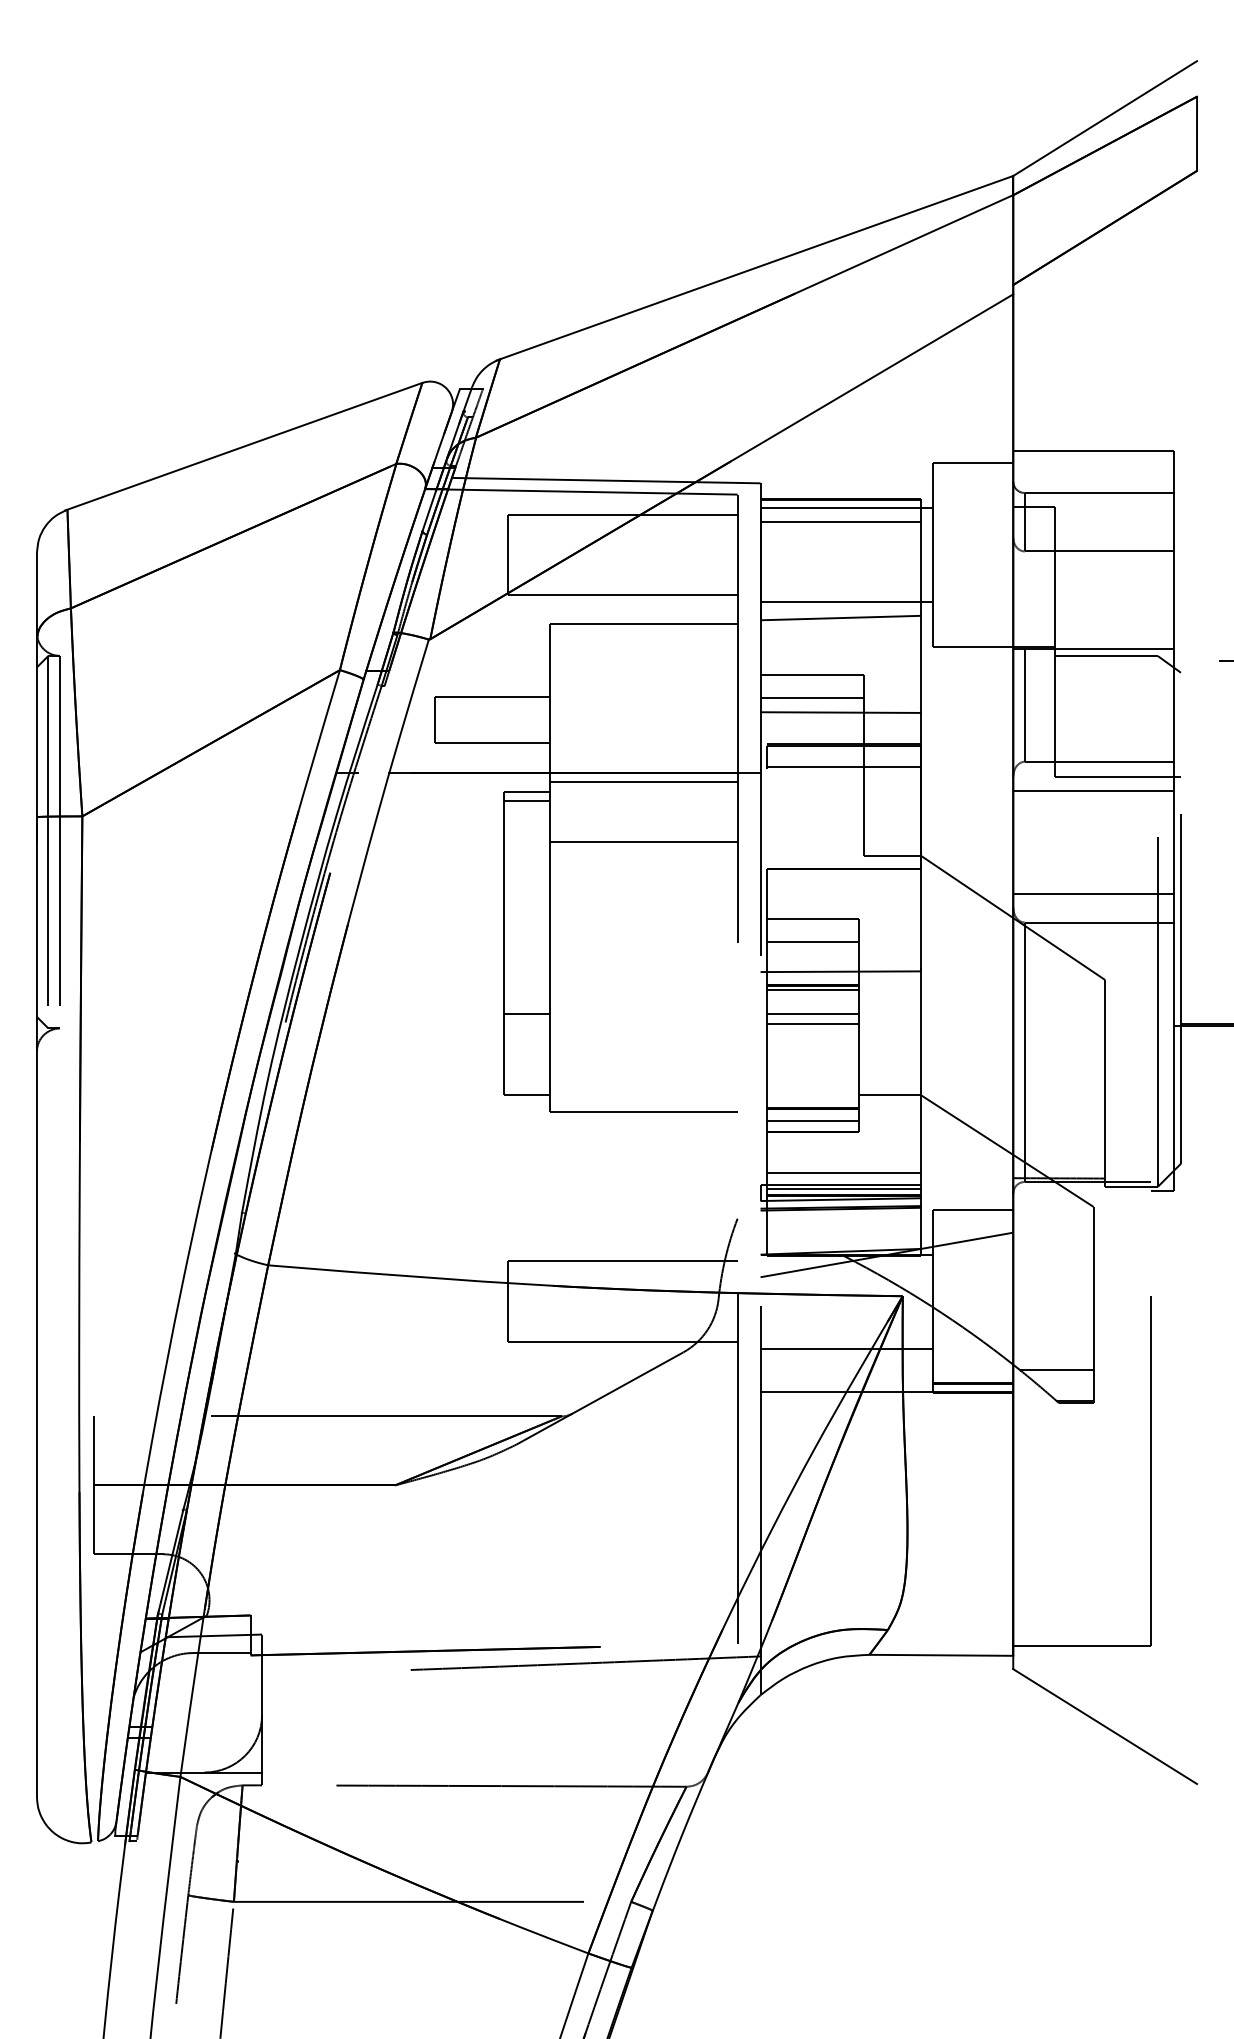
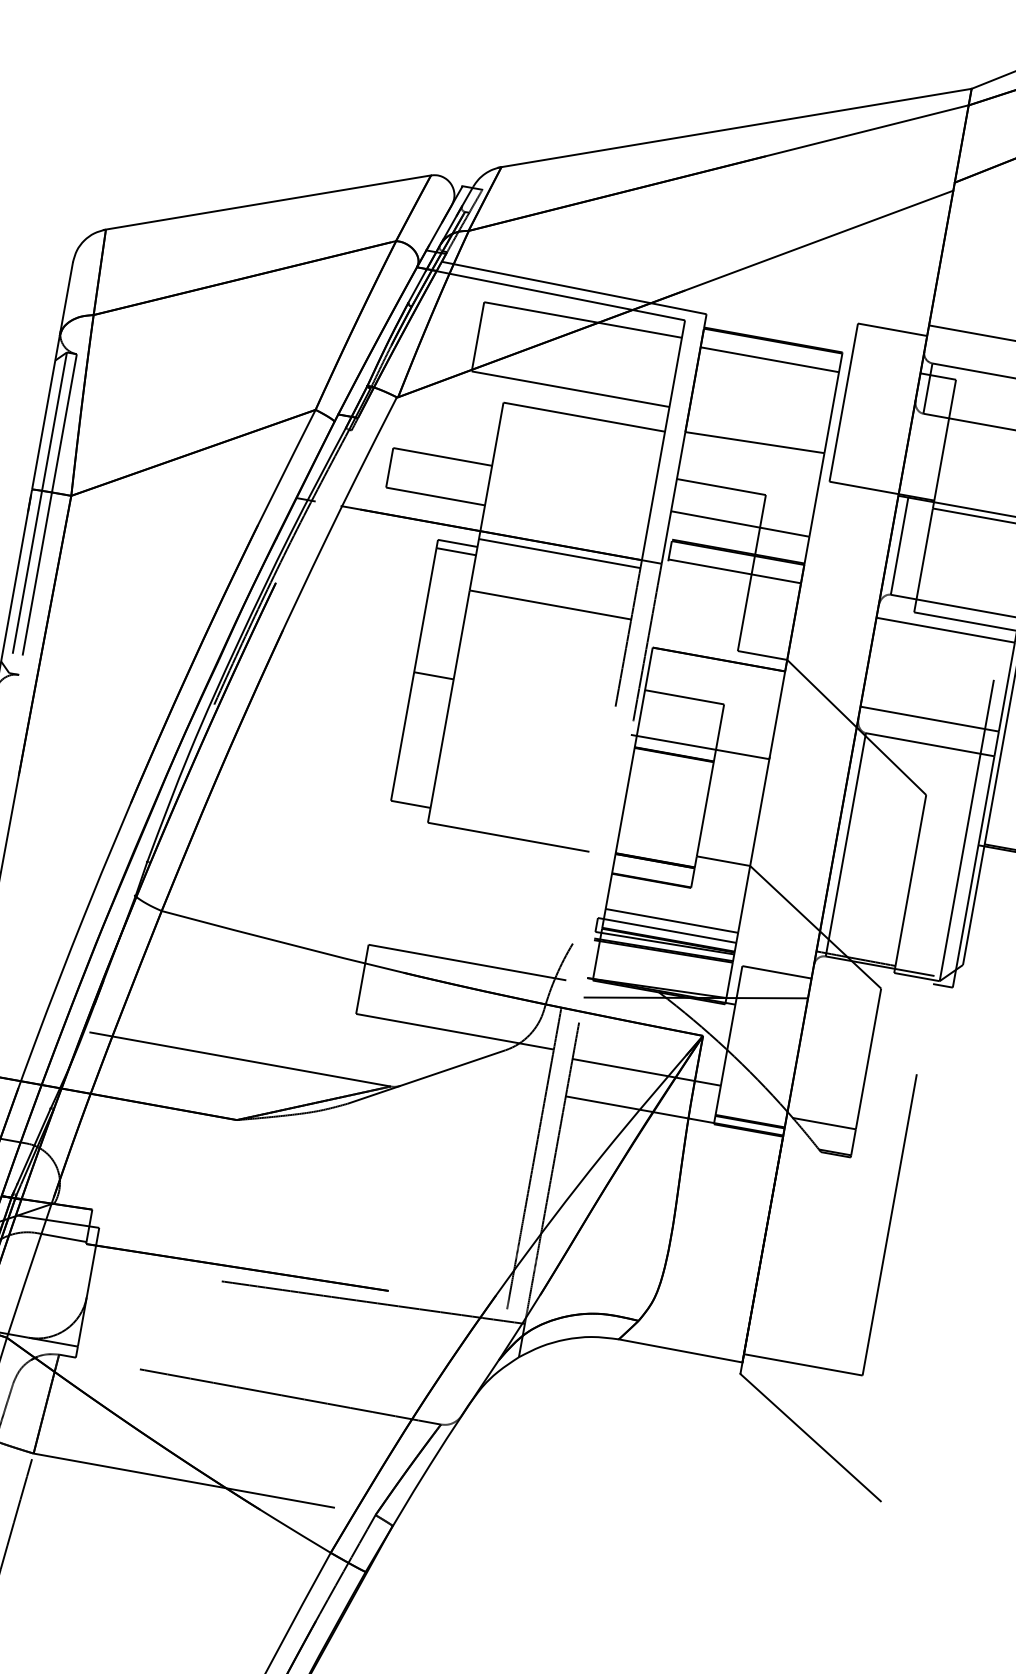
line: (846, 507) -> (776, 348), removed
line: (846, 602) -> (762, 430), removed
line: (811, 697) -> (717, 506), removed
line: (813, 941) -> (681, 716), removed
line: (813, 990) -> (673, 758), removed
line: (813, 1013) -> (670, 778), removed
line: (526, 1014) -> (433, 675), moved
line: (813, 1023) -> (668, 787), removed
line: (813, 1121) -> (653, 871), removed
line: (844, 1189) -> (669, 935), removed

